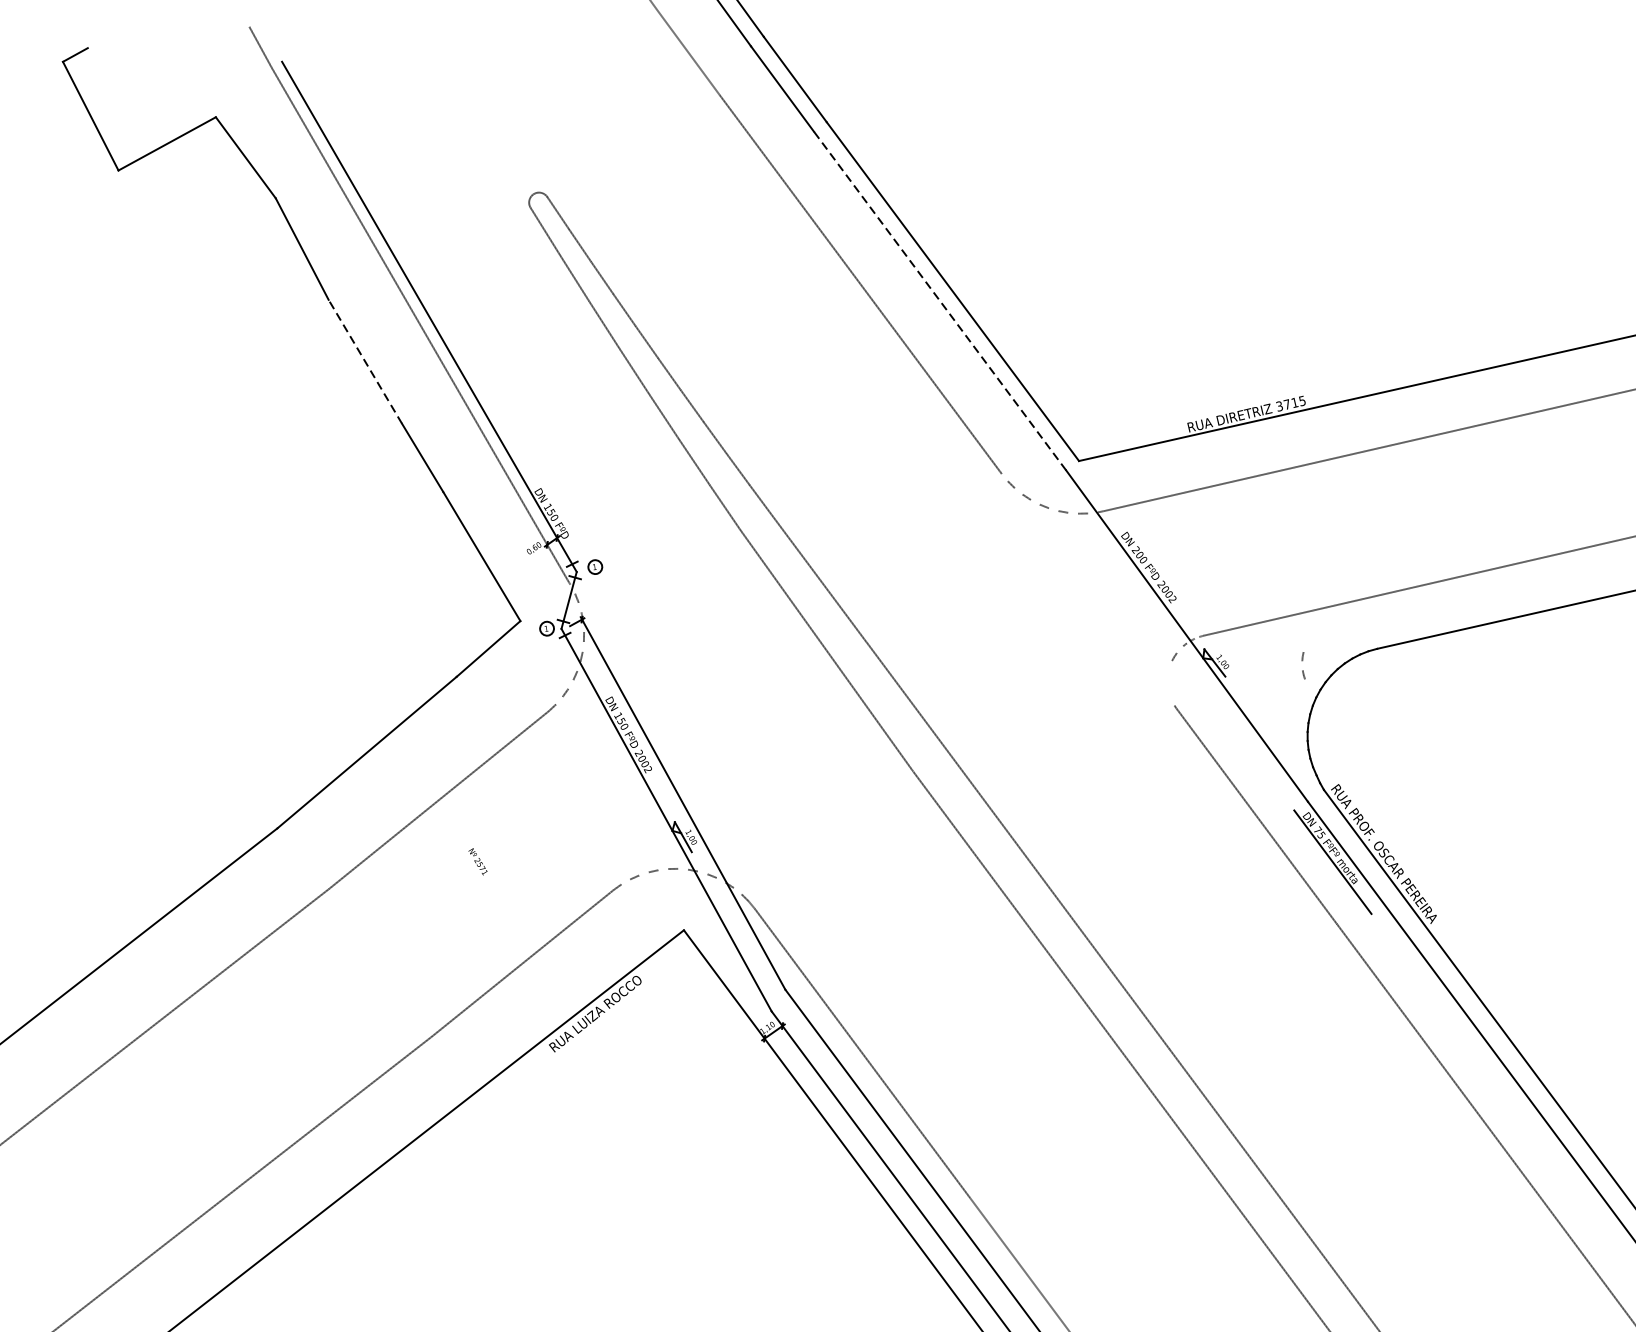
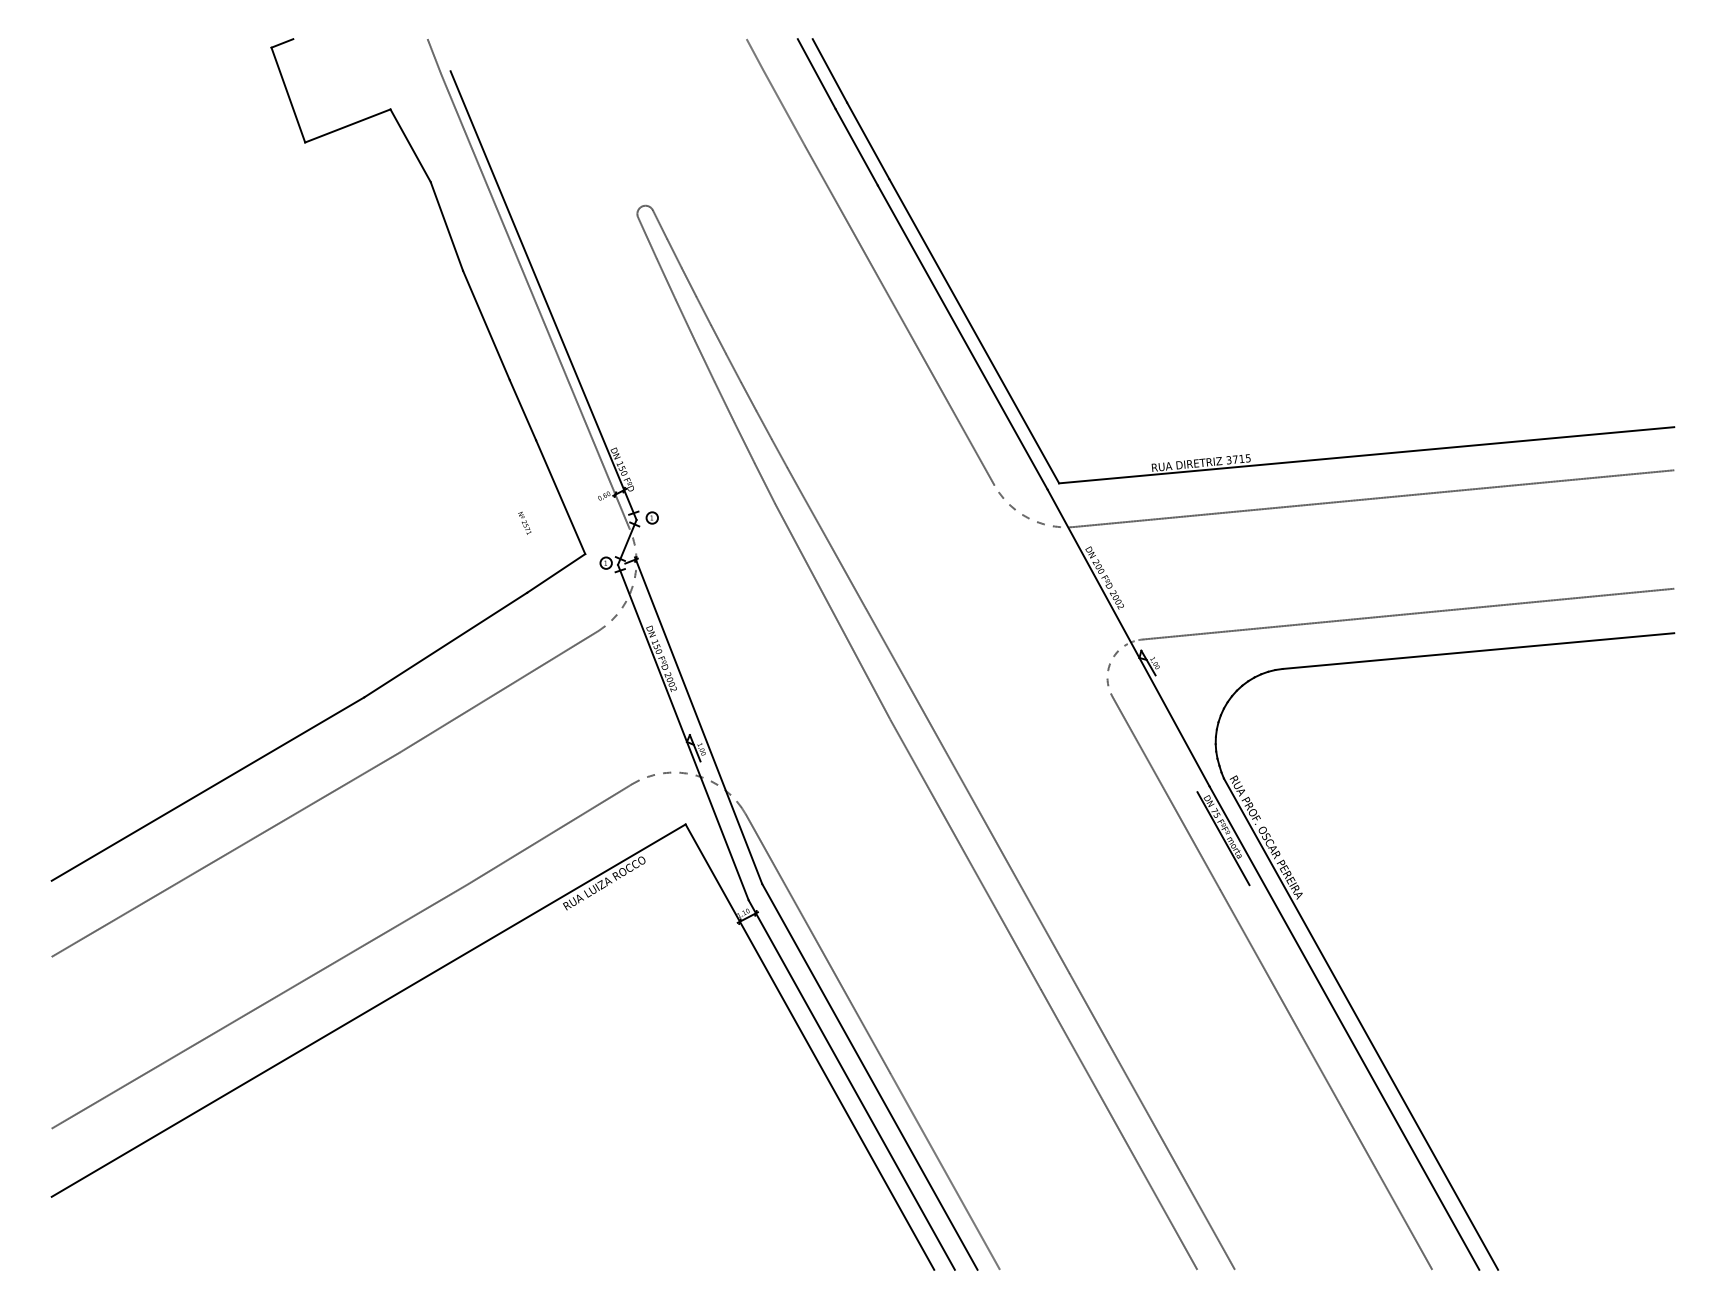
line: (939, 300) -> (962, 337), dashed -> solid
line: (365, 361) -> (486, 325), dashed -> solid
part: (1303, 665) -> (1108, 674), moved
text: (477, 860) -> (524, 522), moved

